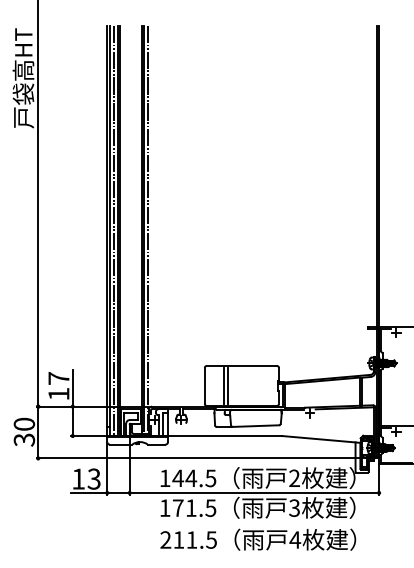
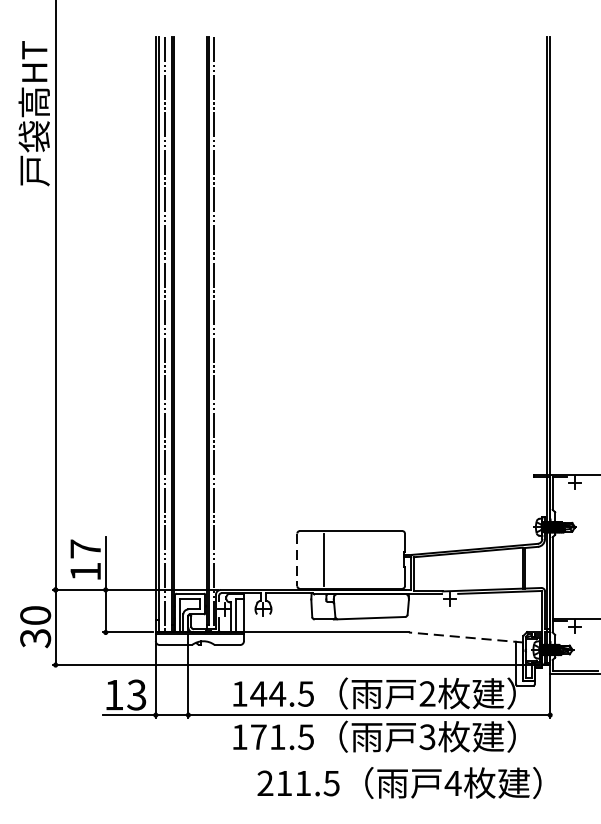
line: (227, 385) -> (330, 559), removed
line: (204, 386) -> (296, 560), solid -> dashed
line: (321, 439) -> (466, 637), solid -> dashed
text: (258, 539) -> (399, 782), moved

